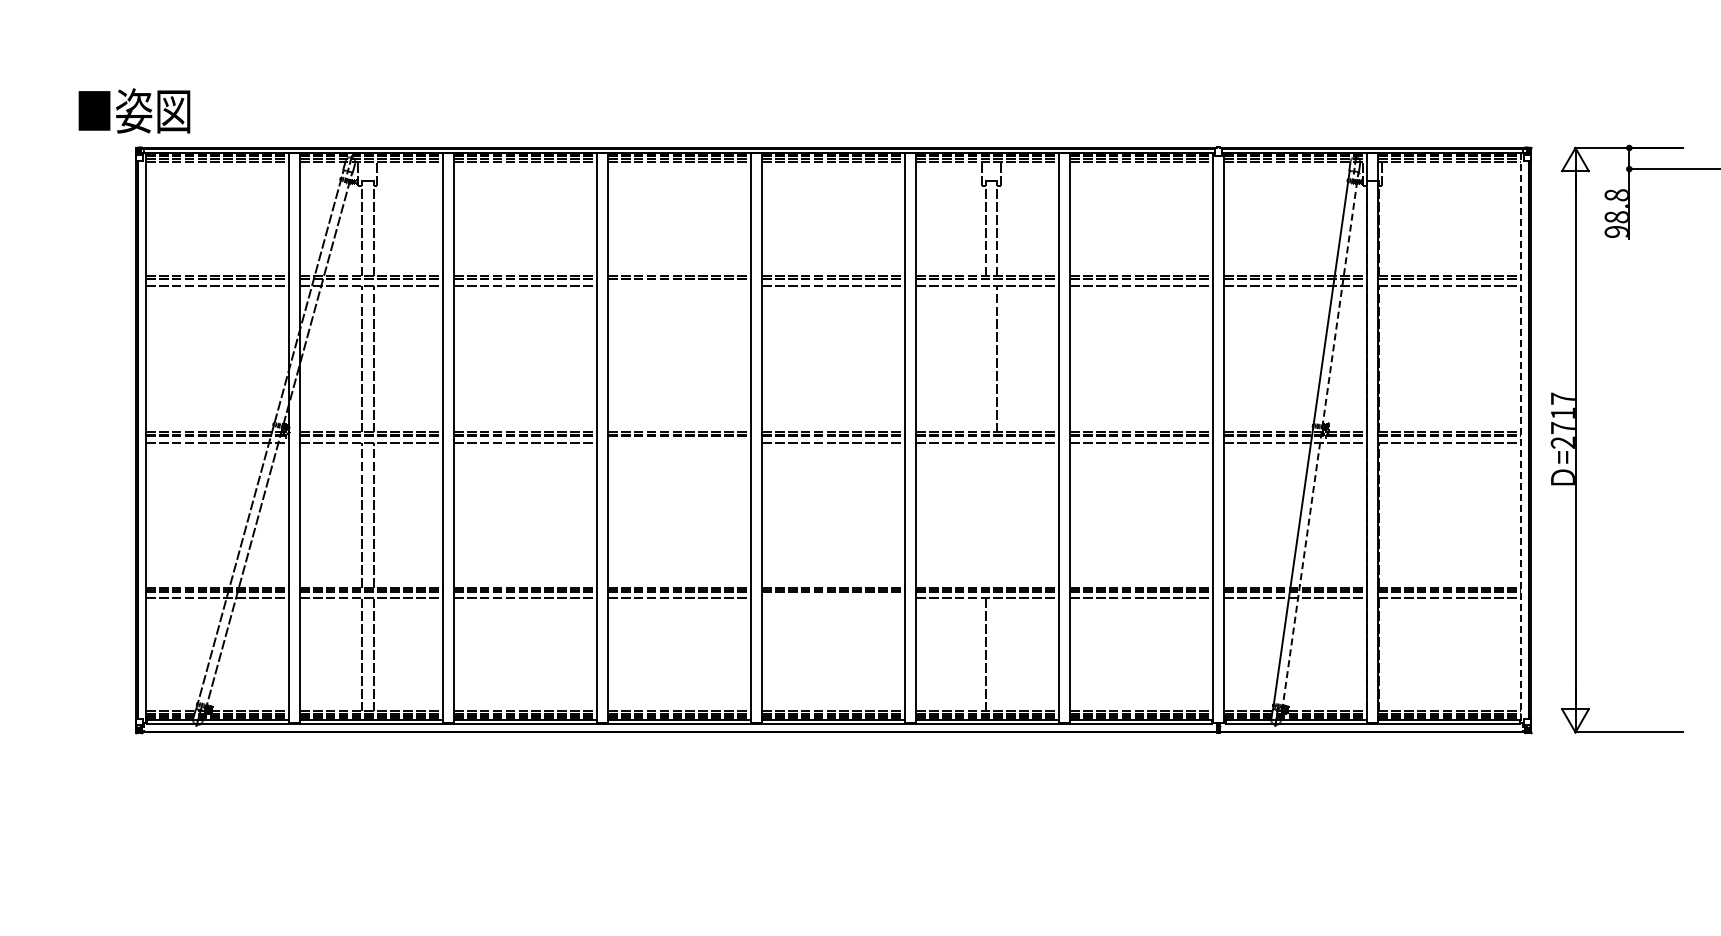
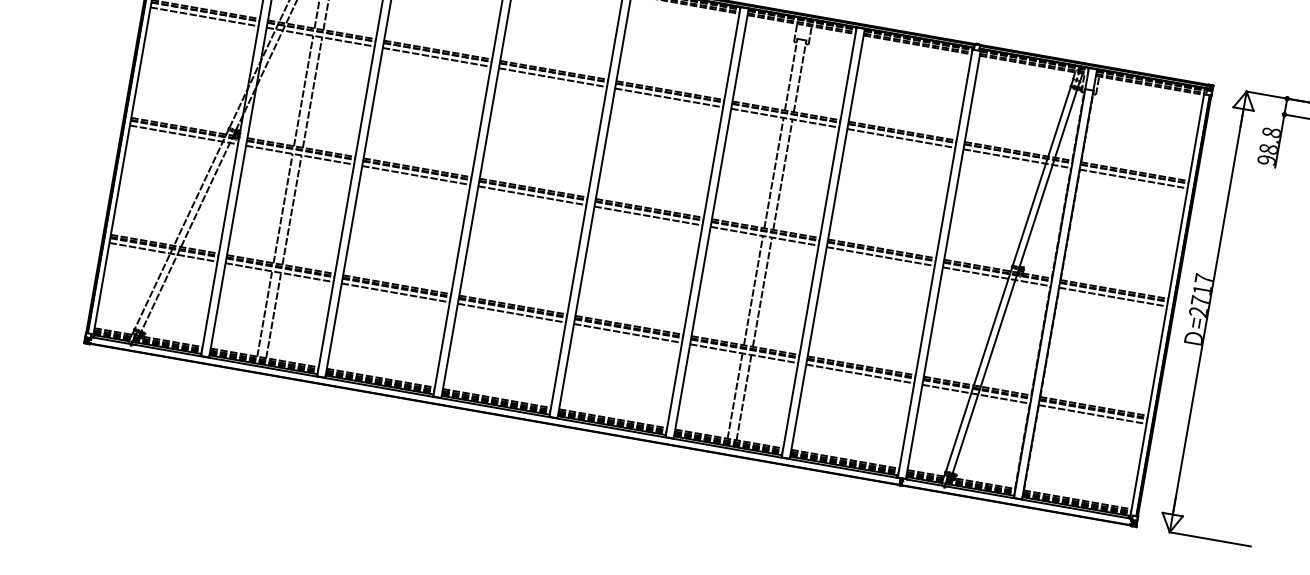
line: (679, 285) -> (552, 77), added
line: (985, 358) -> (774, 172), added
line: (1521, 438) -> (1167, 303), dashed -> solid
line: (1320, 441) -> (1015, 279), dashed -> solid
line: (679, 442) -> (532, 195), added
line: (985, 514) -> (753, 290), added
line: (997, 514) -> (762, 291), added
line: (833, 598) -> (627, 333), added
line: (997, 655) -> (744, 398), added

